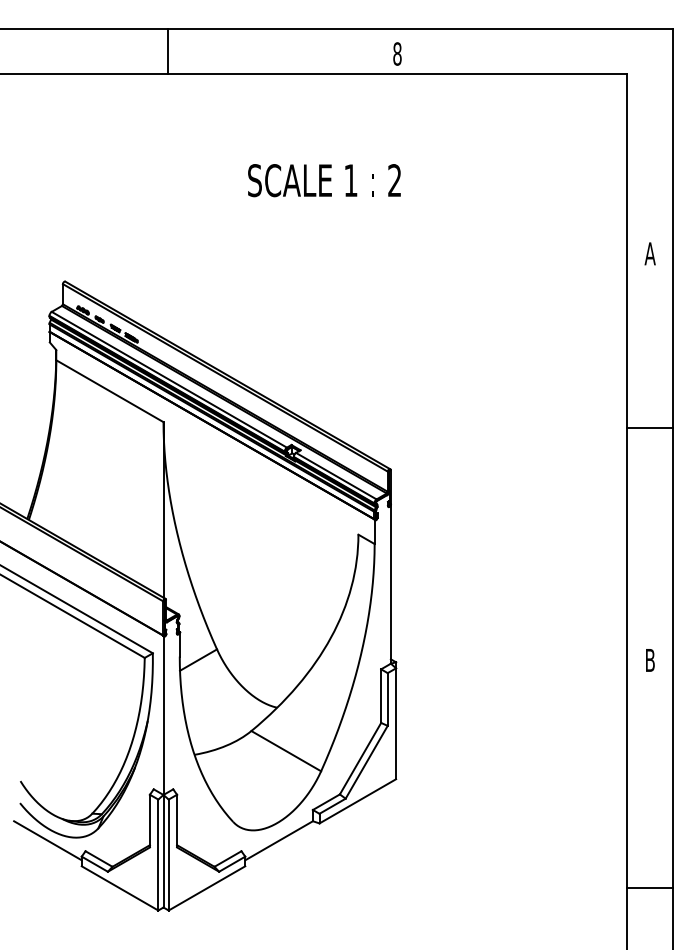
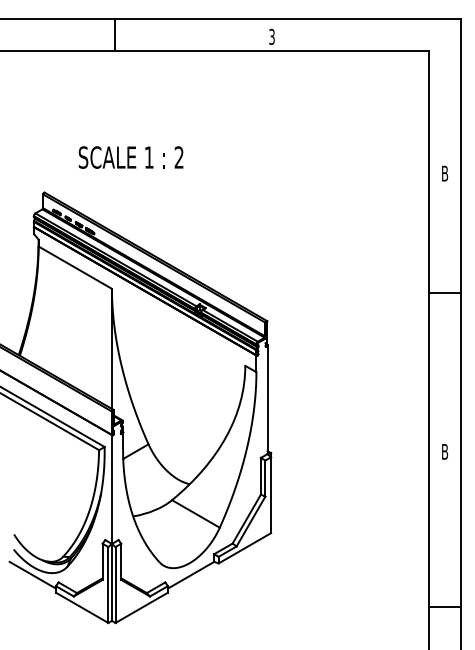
text: (396, 53) -> (271, 36), 8 -> 3
text: (323, 180) -> (130, 157), moved
text: (649, 253) -> (444, 173), A -> B

